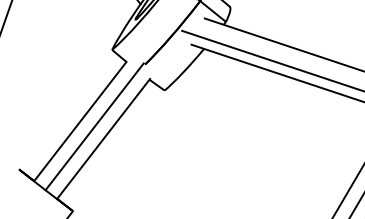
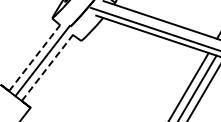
line: (80, 122) -> (34, 58), solid -> dashed
line: (103, 138) -> (47, 67), solid -> dashed

